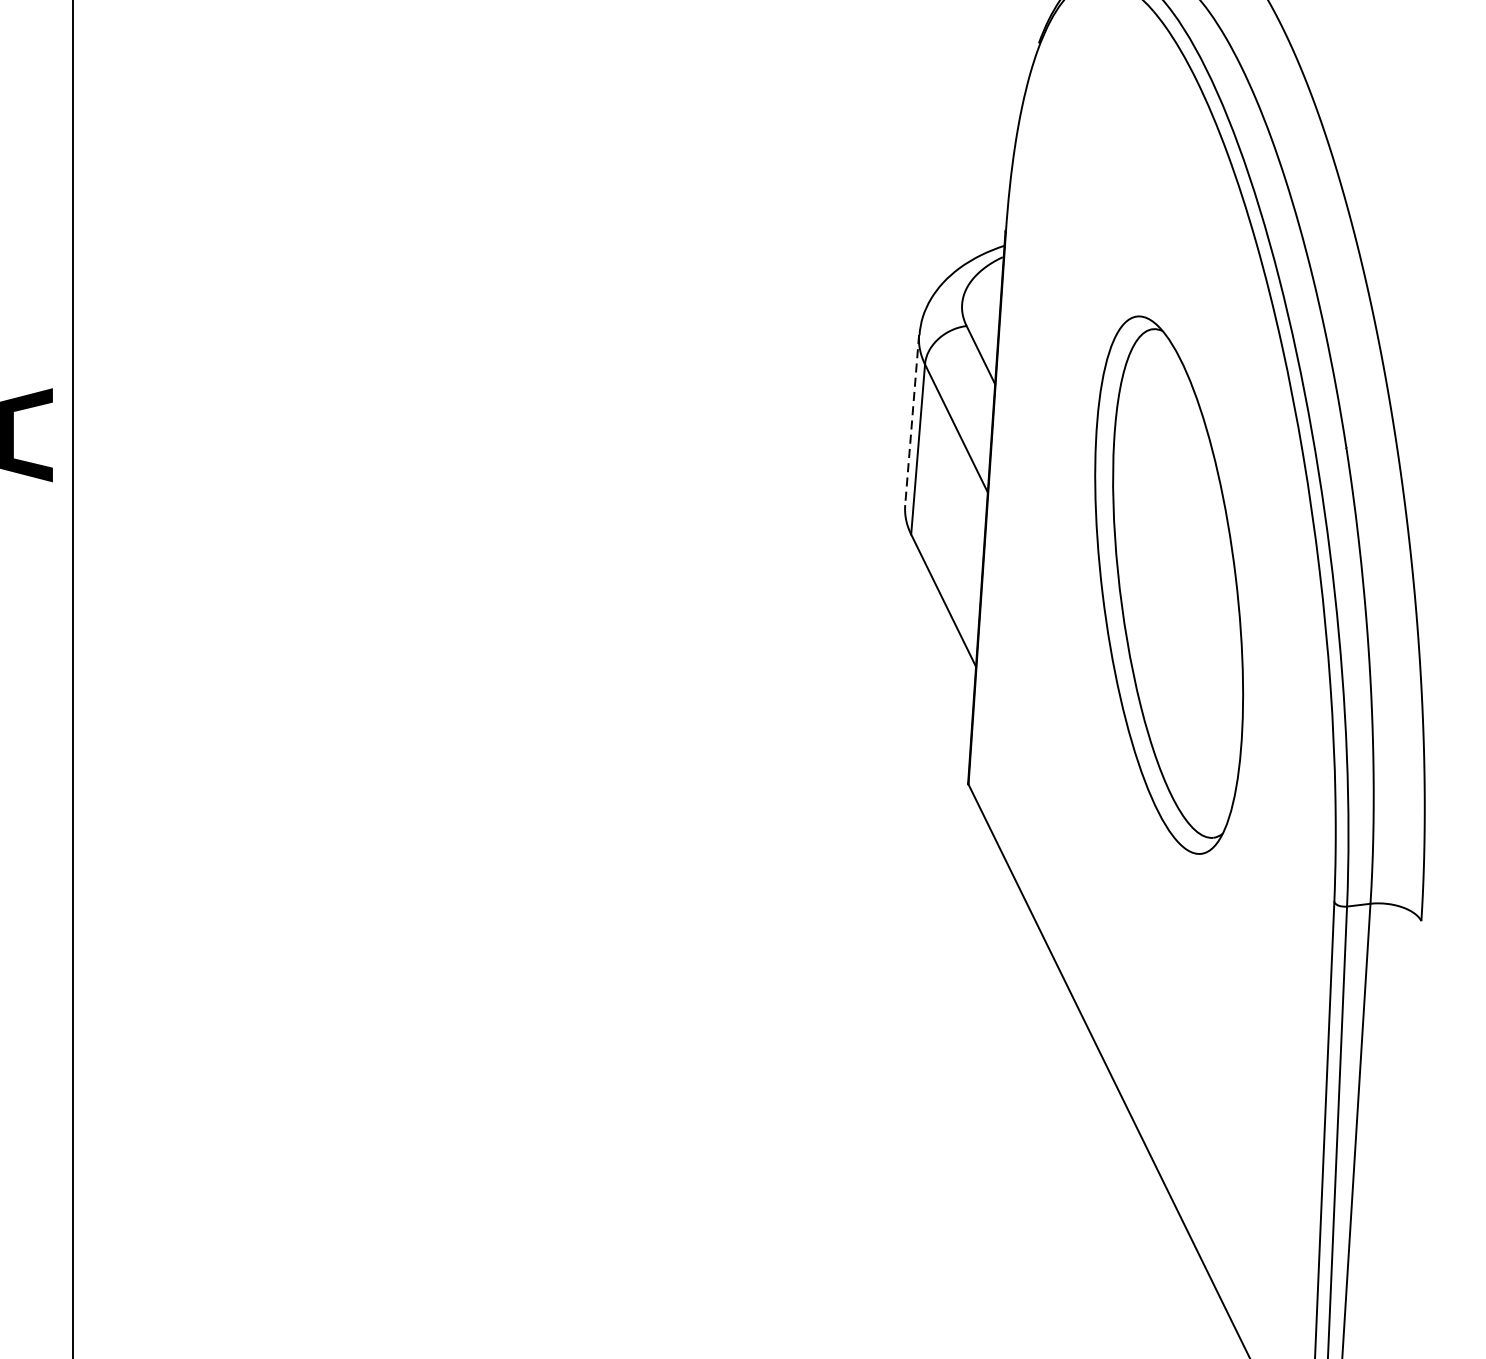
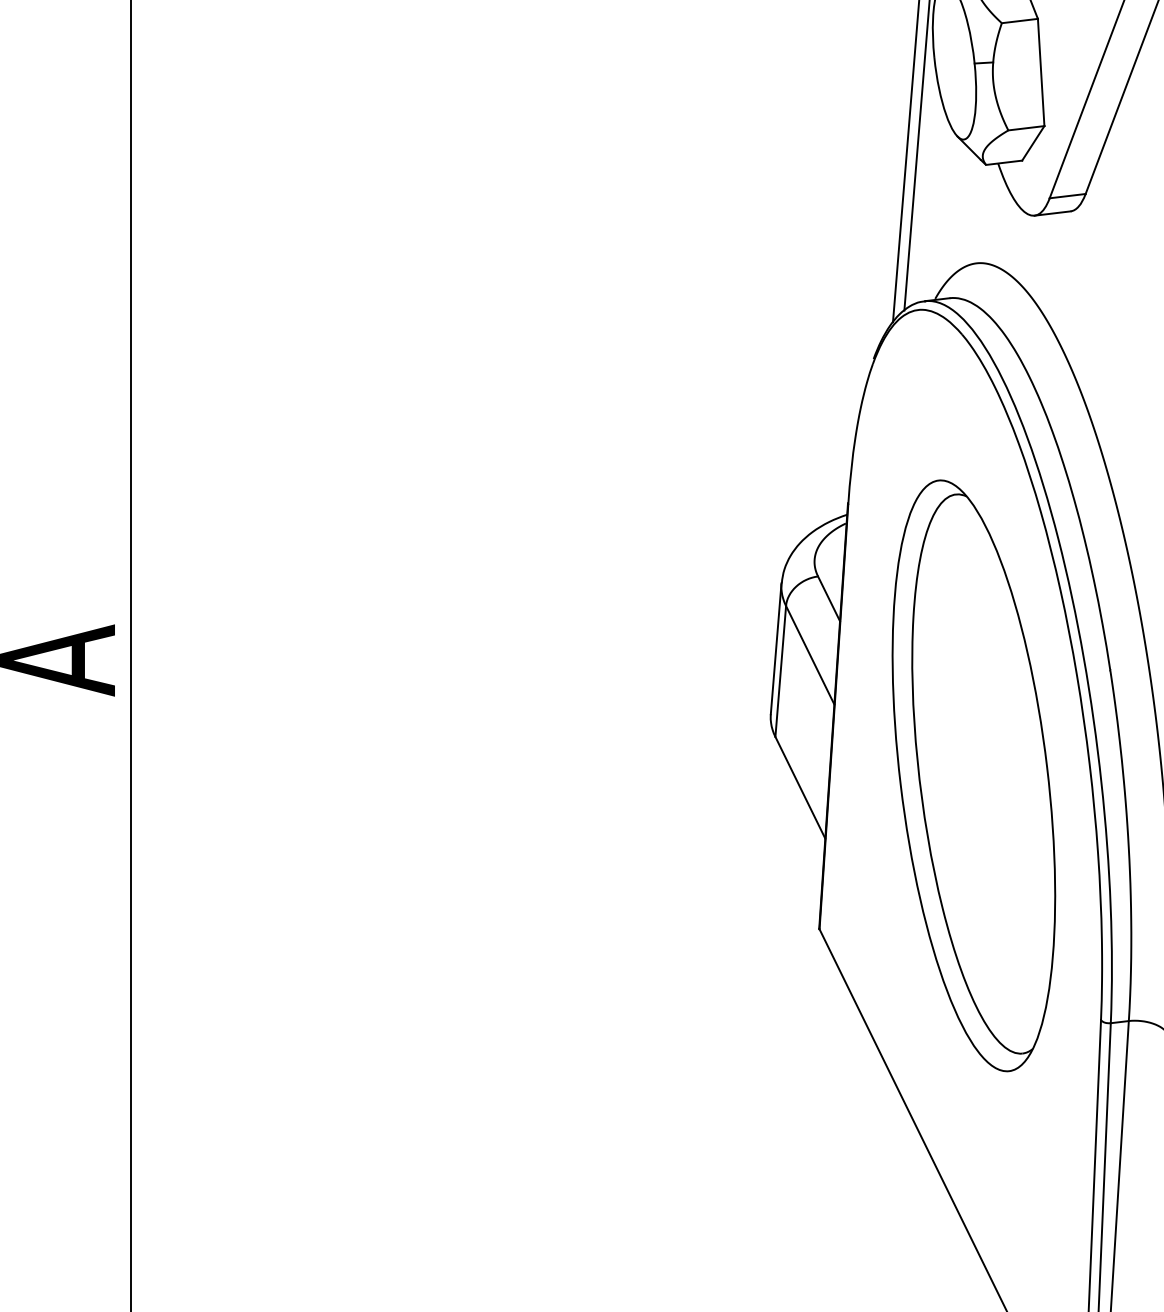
line: (912, 419) -> (776, 648), dashed -> solid
part: (1168, 584) -> (973, 775), size x1.43

